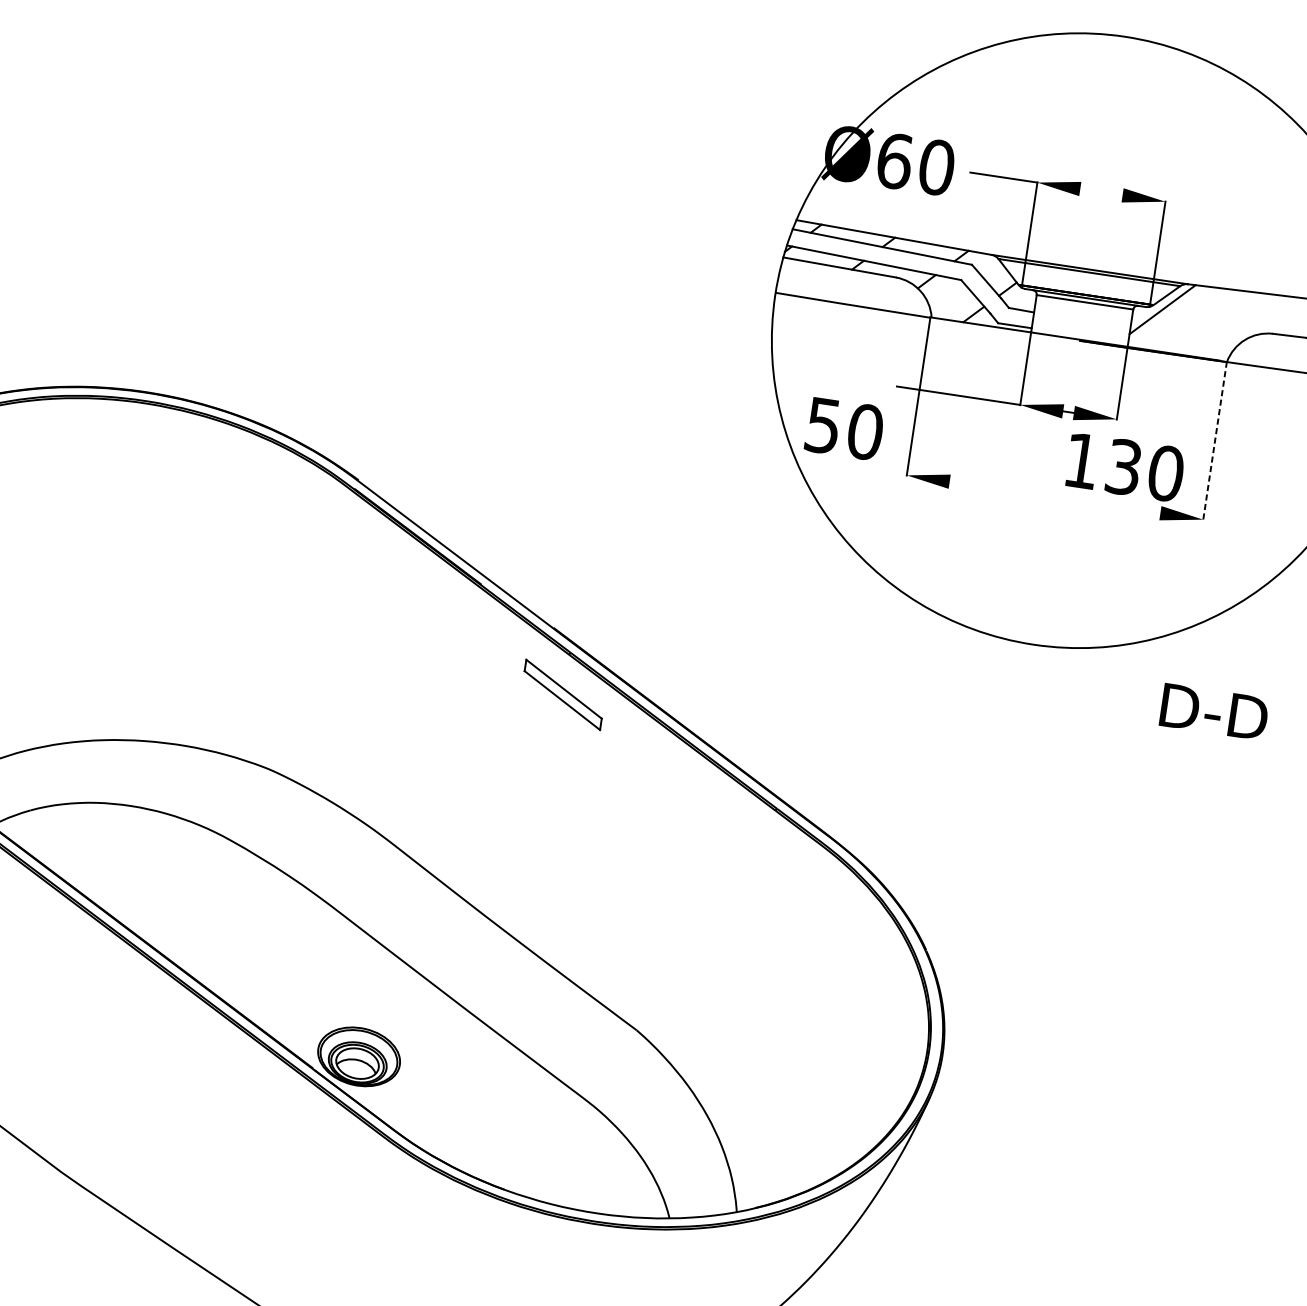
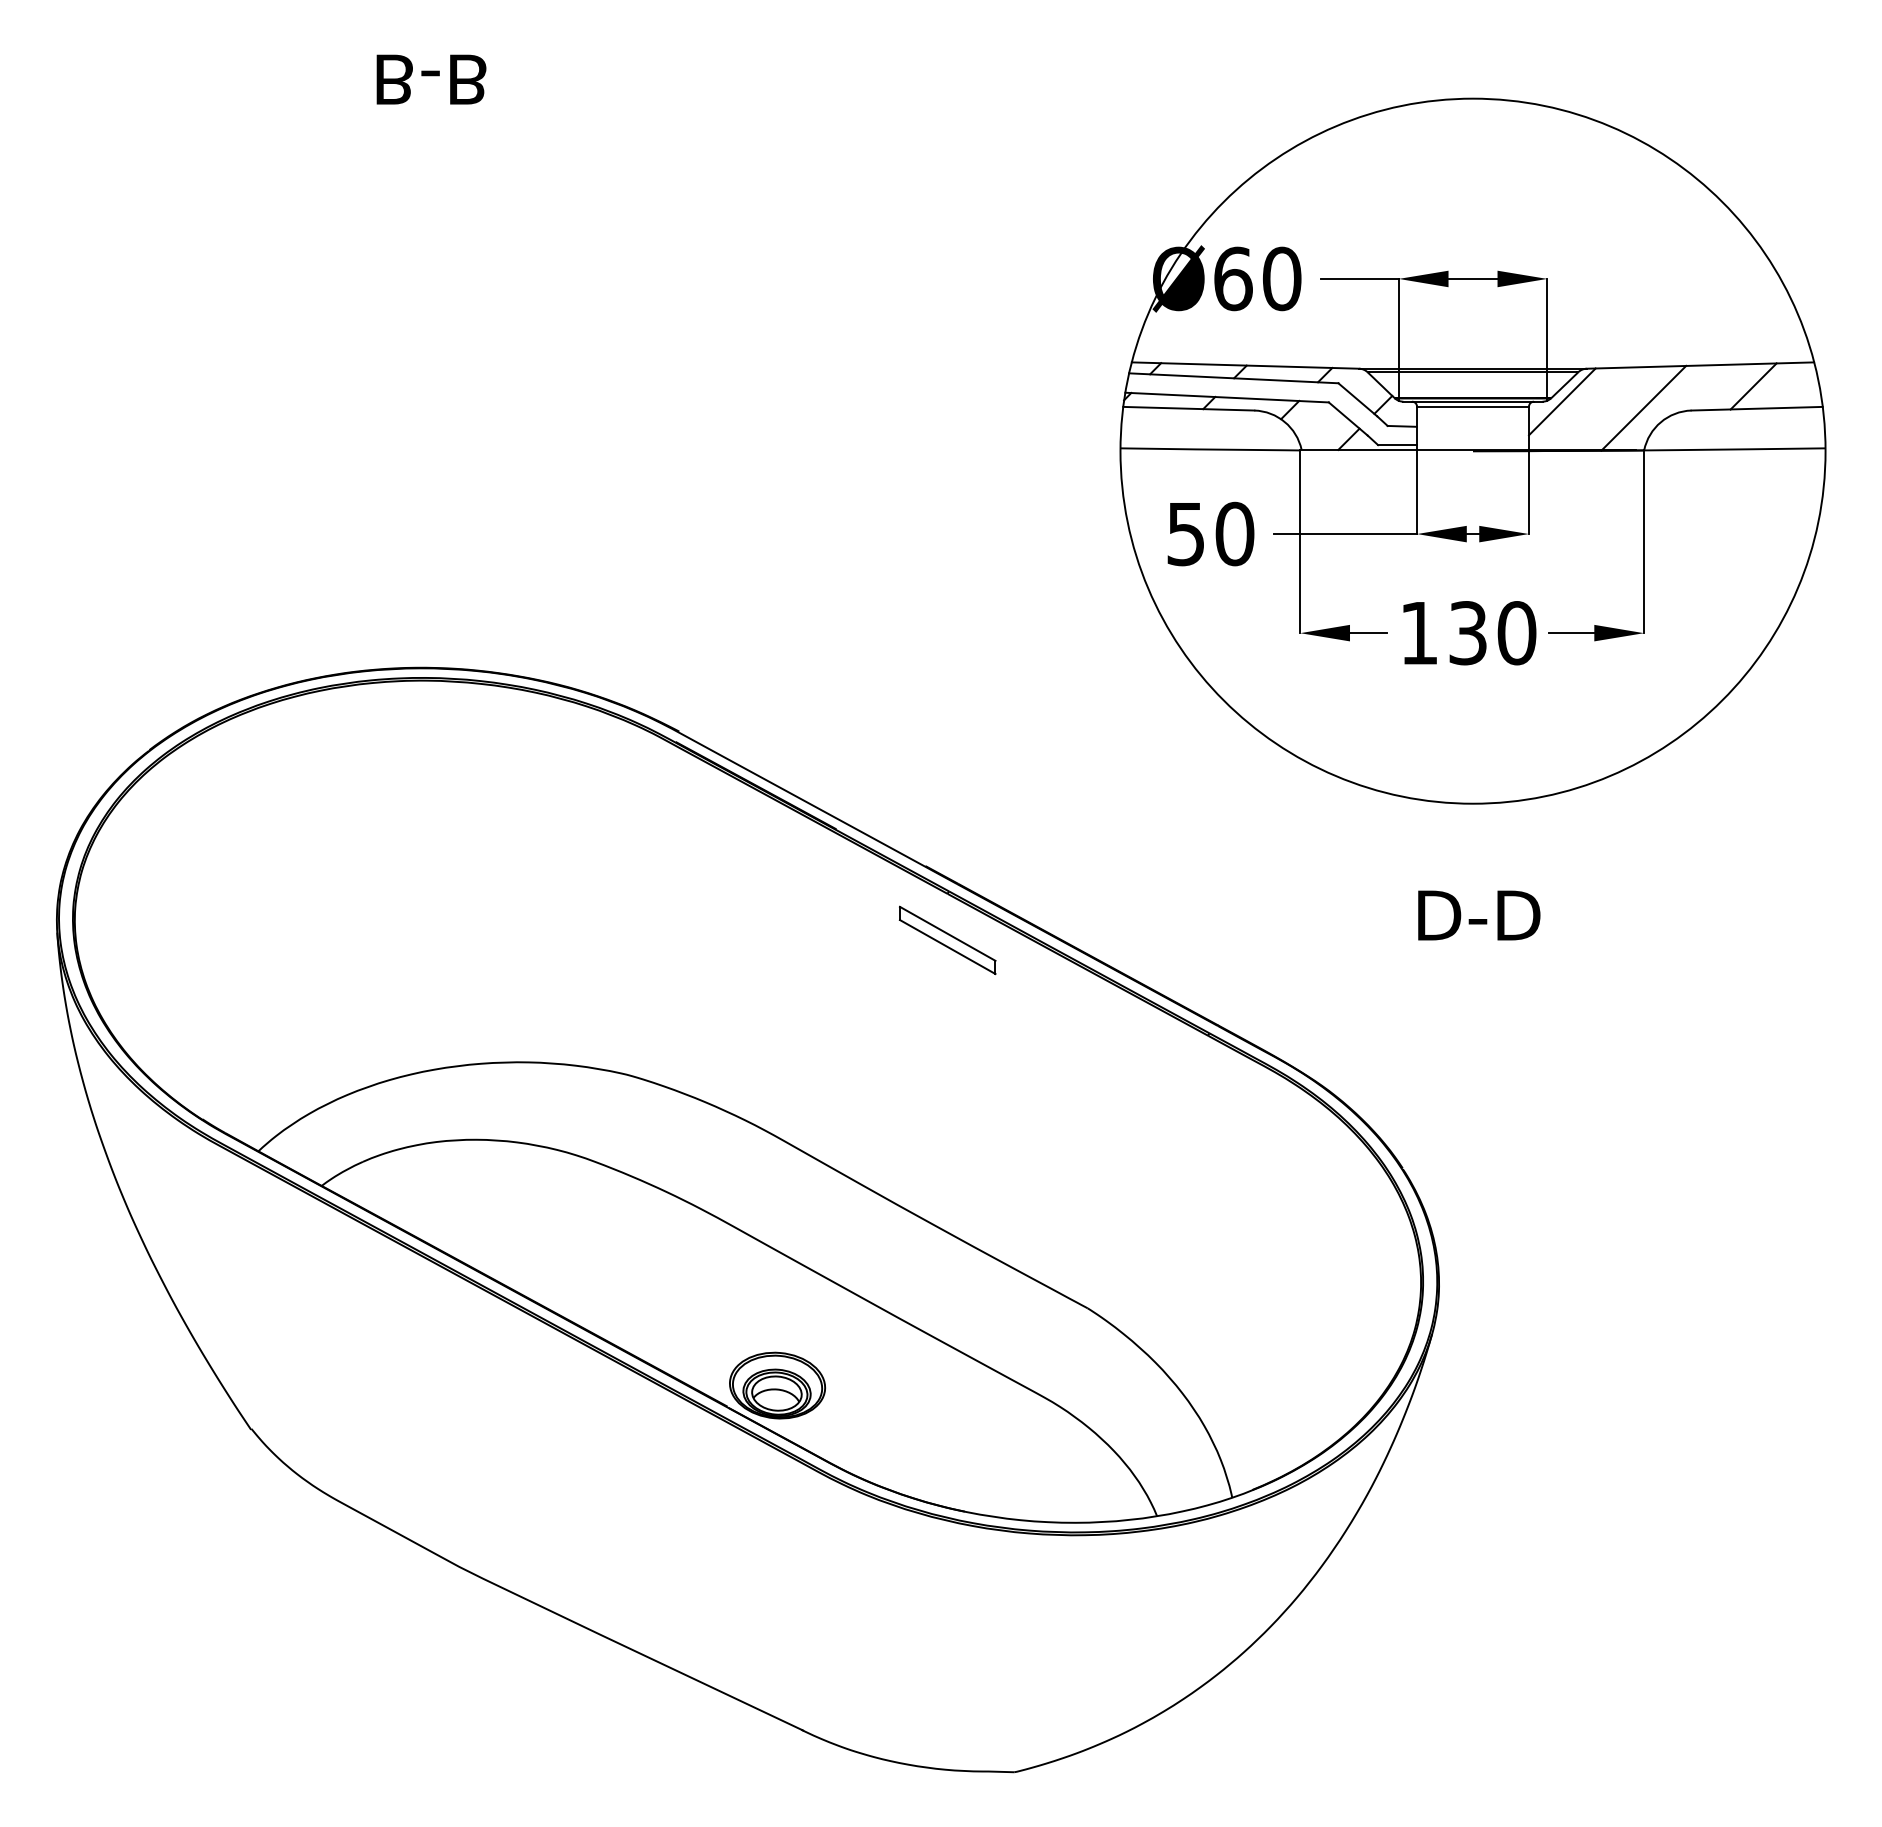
line: (1101, 191) -> (1472, 278), added
line: (1231, 325) -> (1643, 407), added
text: (844, 428) -> (1210, 533), moved
line: (1215, 440) -> (1644, 541), dashed -> solid
text: (1125, 467) -> (1469, 633), moved
line: (965, 484) -> (1368, 633), added
line: (1140, 510) -> (1571, 633), added
text: (1214, 712) -> (1479, 915), moved

